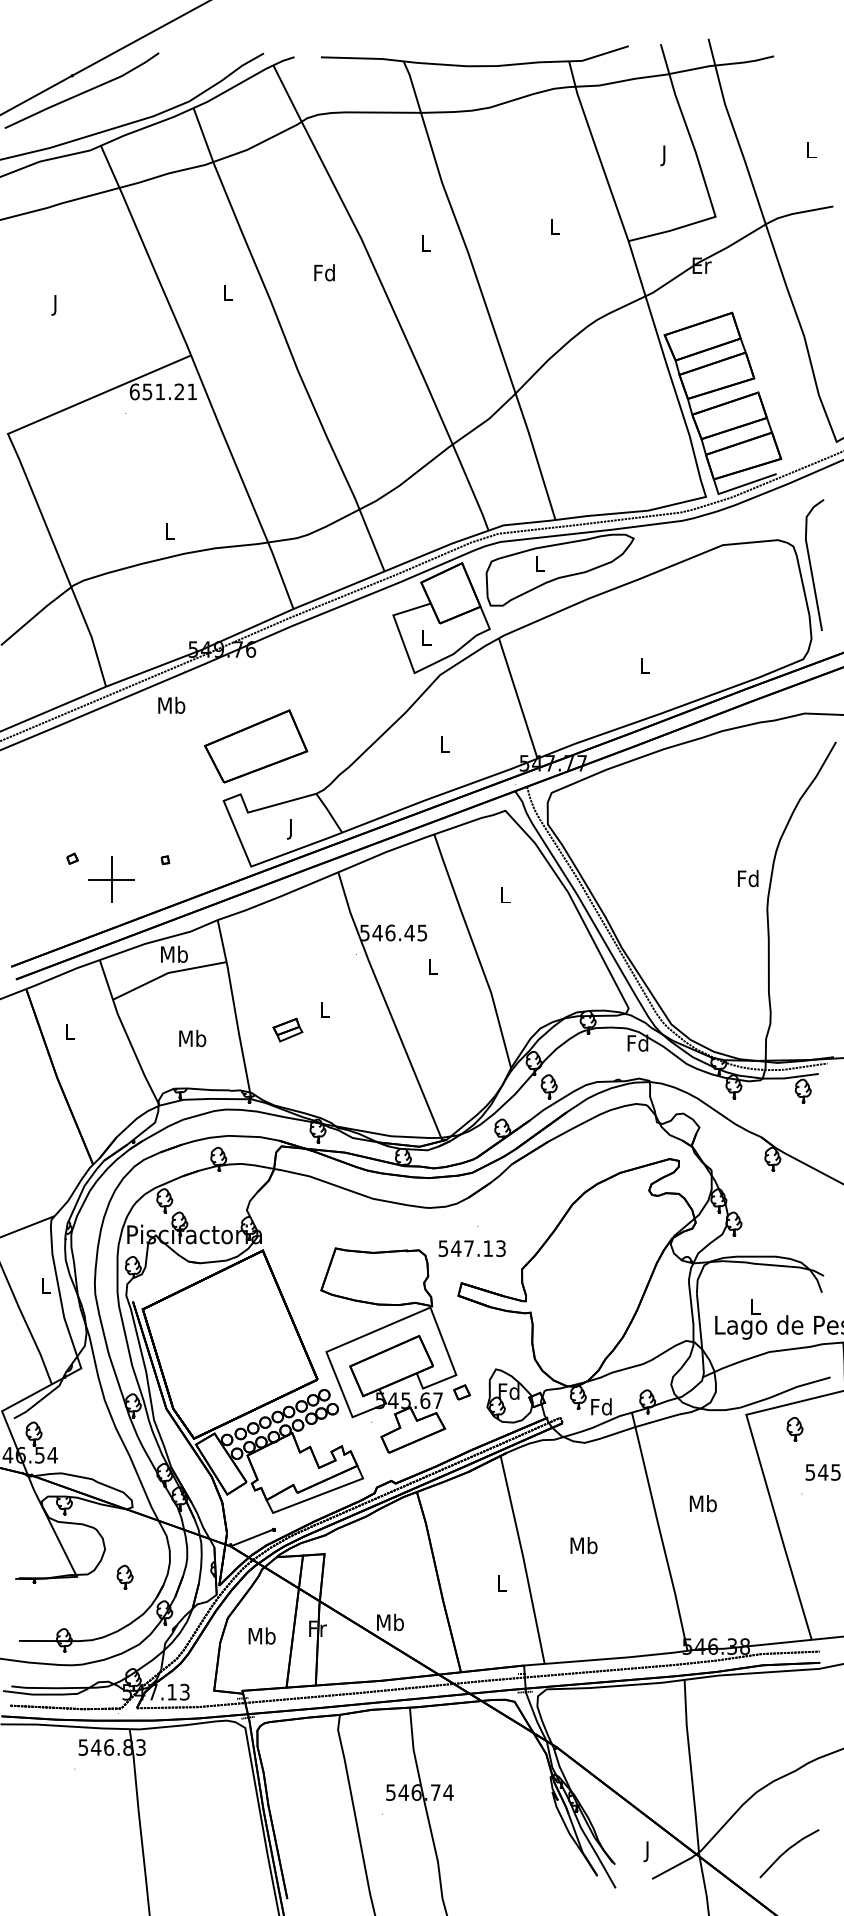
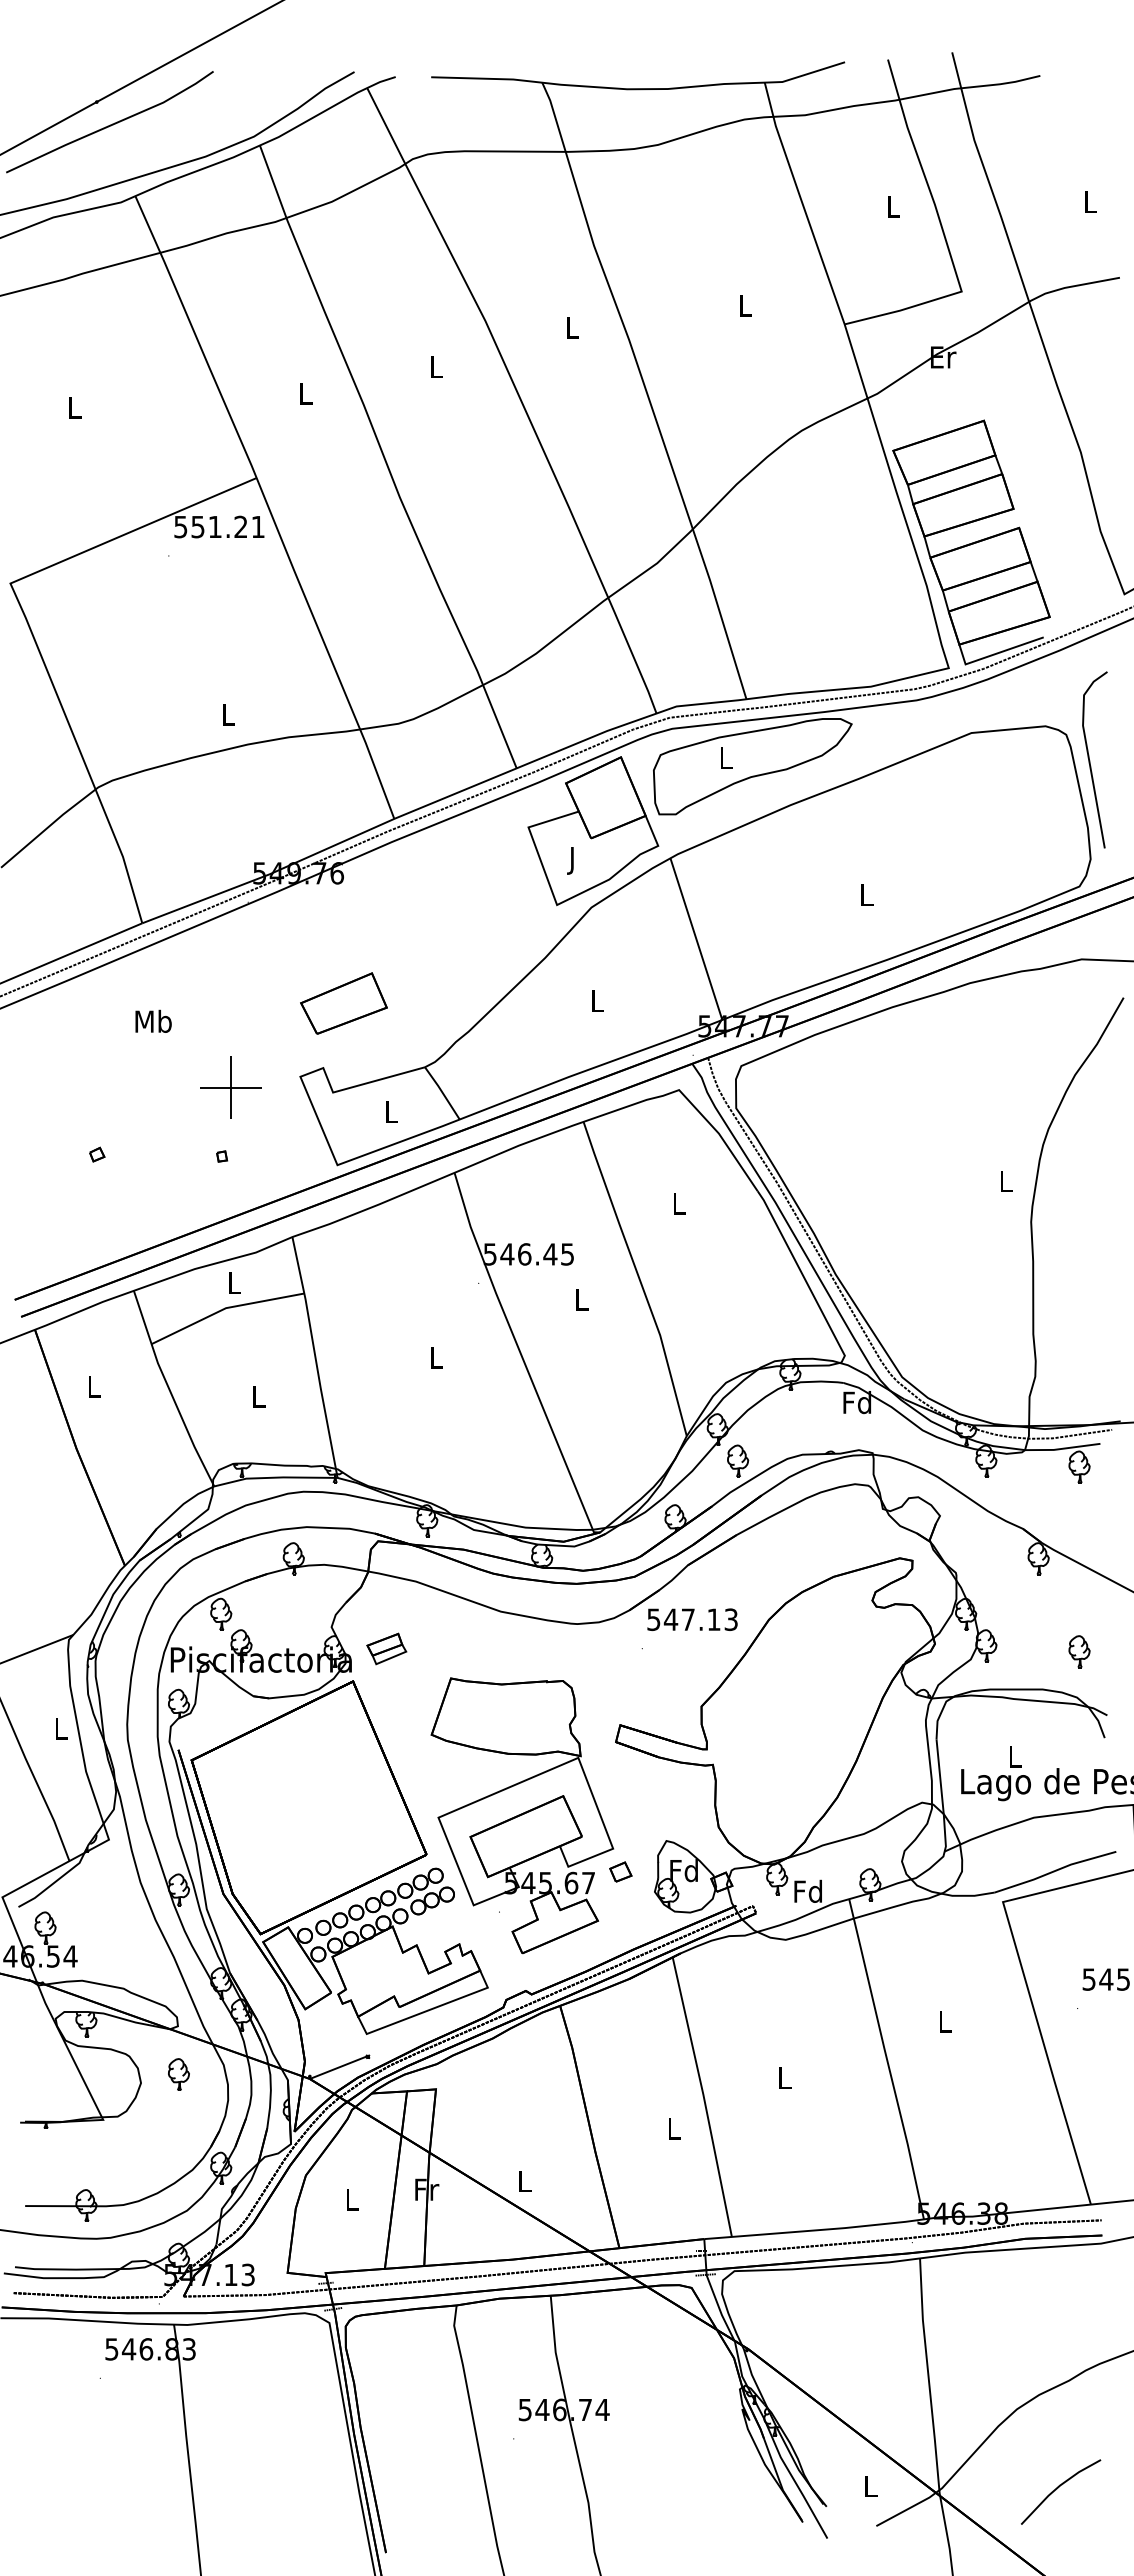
text: (664, 155) -> (893, 209), J -> L
text: (324, 272) -> (435, 366), Fd -> L
text: (55, 305) -> (74, 410), J -> L
text: (134, 391) -> (180, 526), 651.21 -> 551.21
text: (426, 639) -> (573, 860), L -> J
text: (171, 704) -> (153, 1020), moved
part: (255, 746) -> (343, 1003), size x0.62
text: (291, 828) -> (391, 1114), J -> L
text: (748, 878) -> (1005, 1180), Fd -> L
part: (111, 879) -> (230, 1087), moved
text: (174, 953) -> (234, 1282), Mb -> L
part: (287, 1029) -> (386, 1648), moved
text: (192, 1037) -> (258, 1395), Mb -> L
text: (472, 1248) -> (692, 1619), moved
part: (795, 1429) -> (1079, 1651), moved
text: (703, 1503) -> (945, 2021), Mb -> L
text: (583, 1545) -> (784, 2077), Mb -> L
part: (124, 1577) -> (178, 2074), moved
text: (390, 1621) -> (524, 2180), Mb -> L
text: (262, 1636) -> (352, 2199), Mb -> L
text: (647, 1851) -> (870, 2489), J -> L

